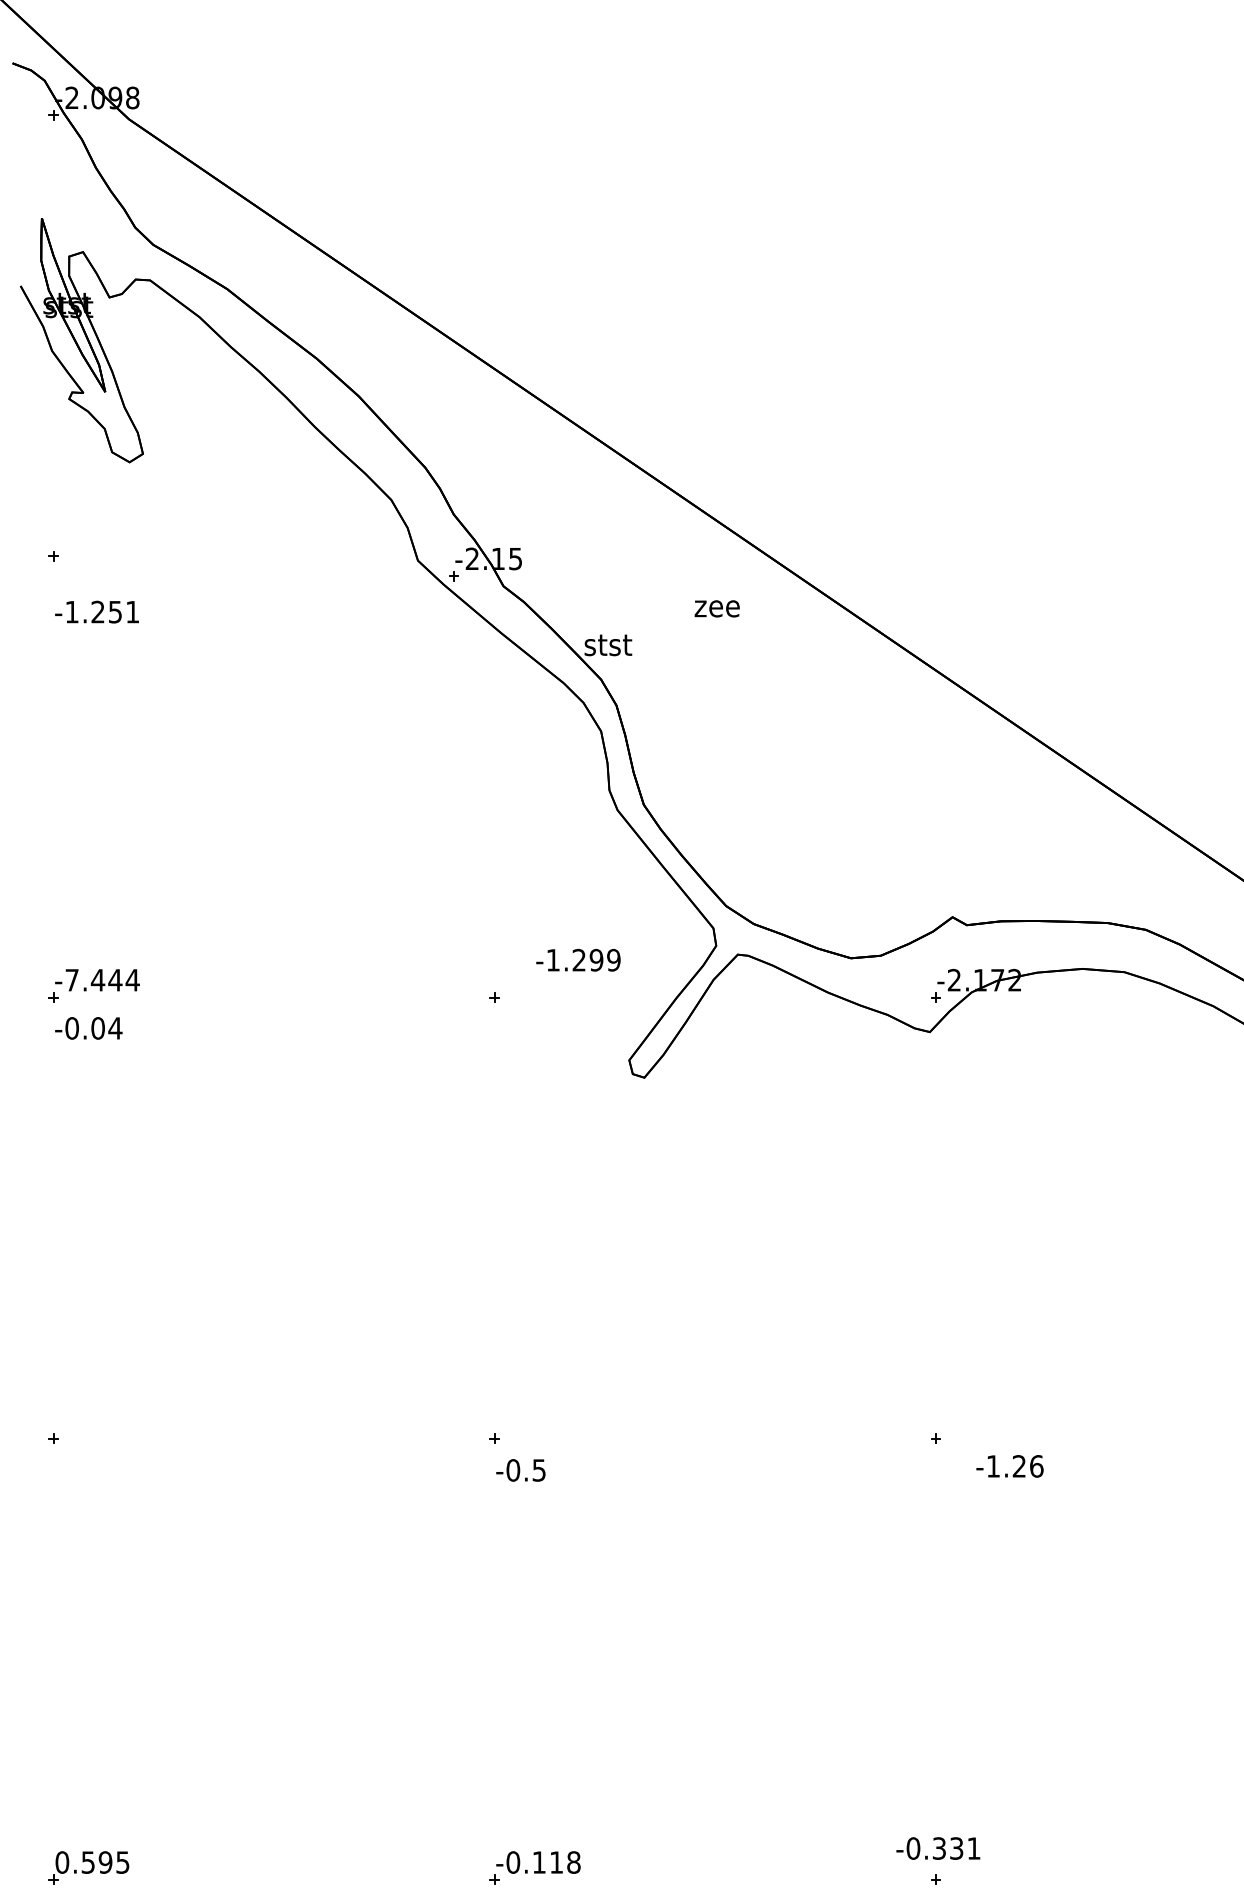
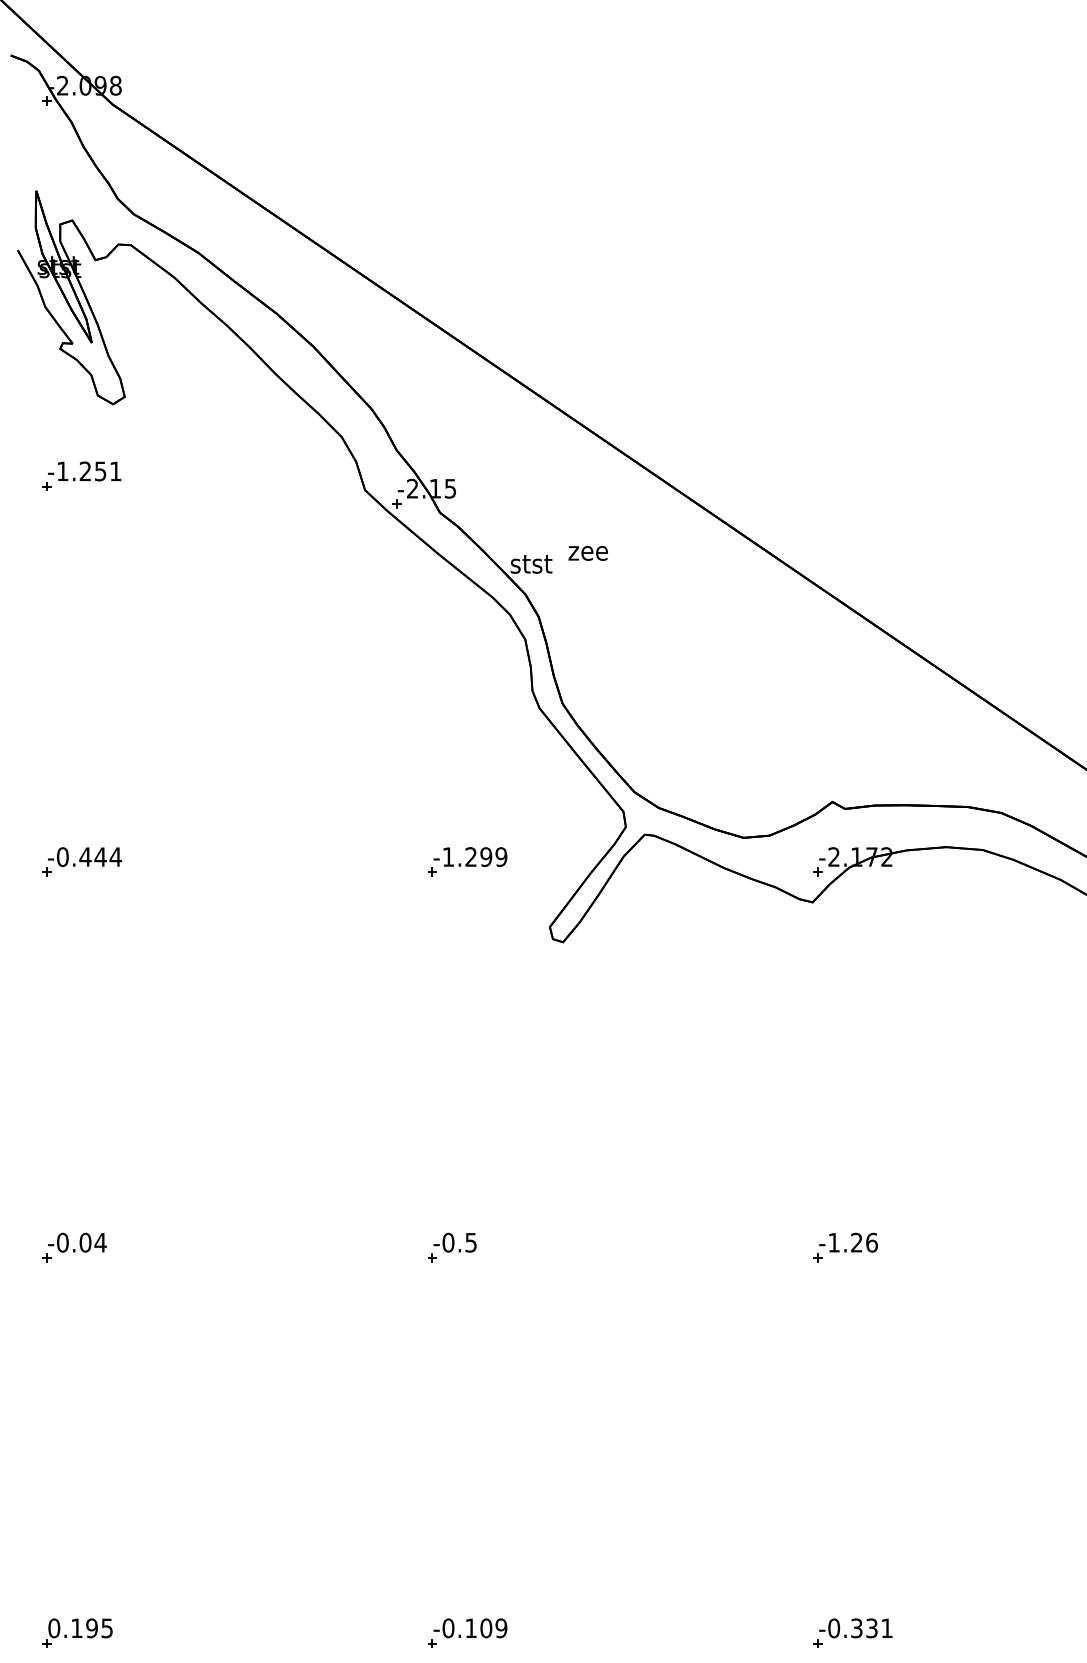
text: (716, 608) -> (587, 553), moved
text: (96, 611) -> (84, 470), moved
text: (578, 959) -> (470, 856), moved
text: (71, 979) -> (62, 856), -7.444 -> -0.444
text: (88, 1028) -> (77, 1242), moved
text: (1009, 1466) -> (848, 1242), moved
text: (520, 1470) -> (454, 1242), moved
text: (938, 1848) -> (856, 1628), moved
text: (87, 1862) -> (76, 1628), 0.595 -> 0.195
text: (564, 1862) -> (493, 1628), -0.118 -> -0.109

